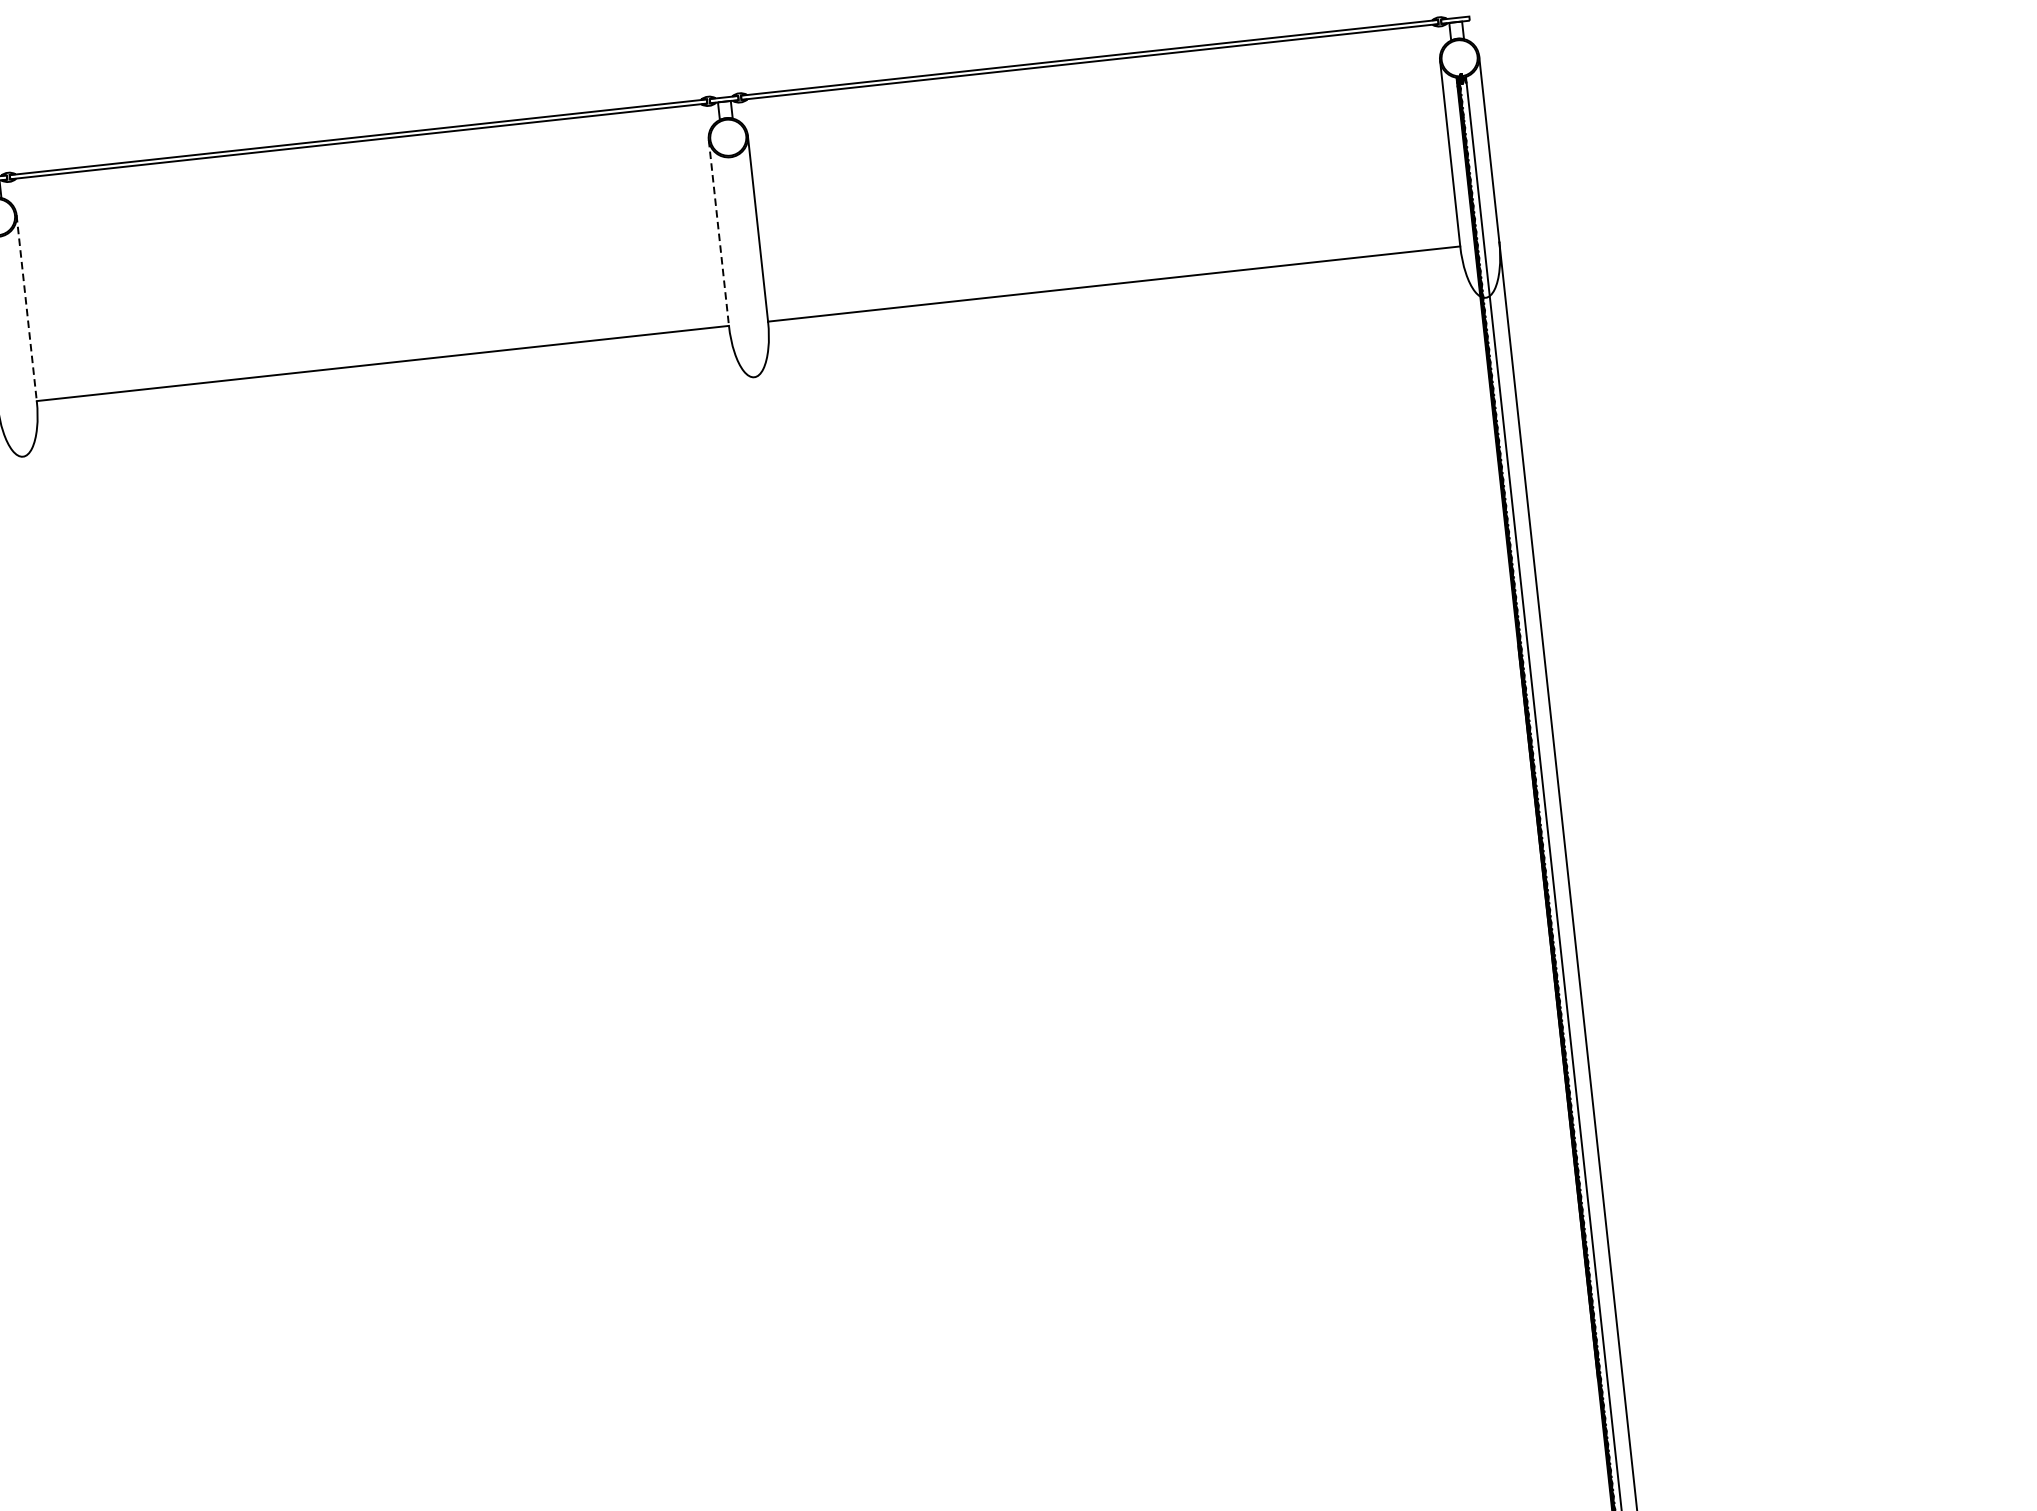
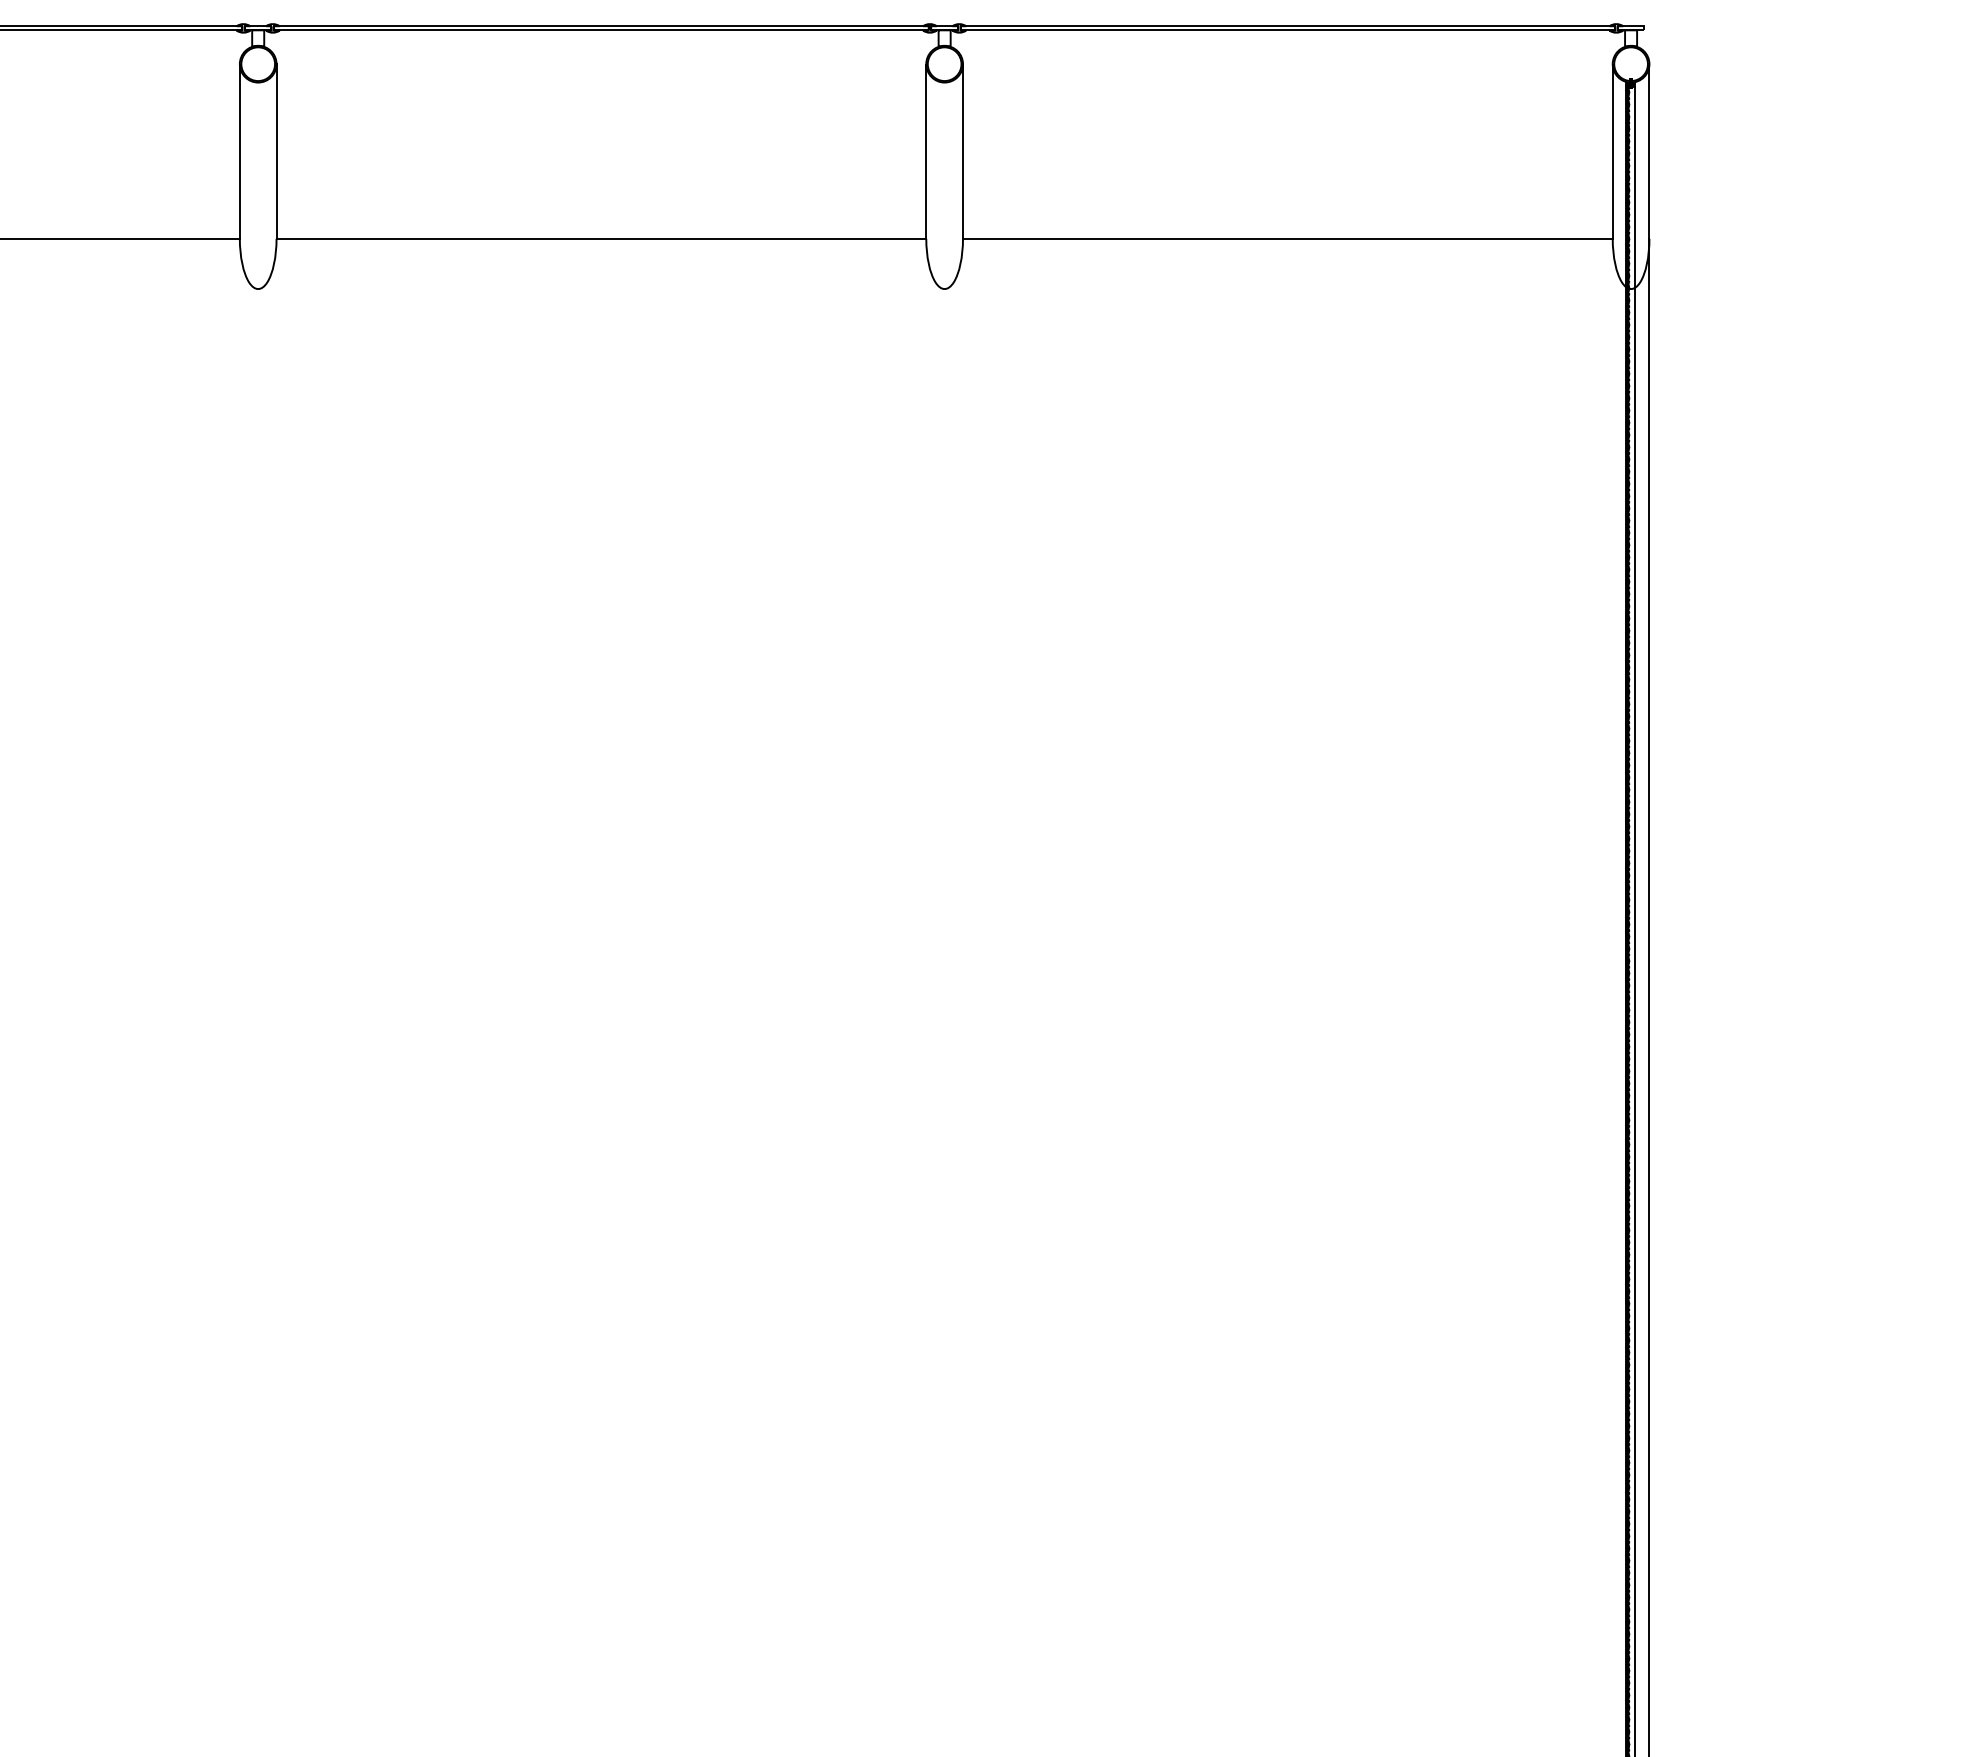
line: (719, 233) -> (926, 152), dashed -> solid
line: (26, 309) -> (276, 152), dashed -> solid

